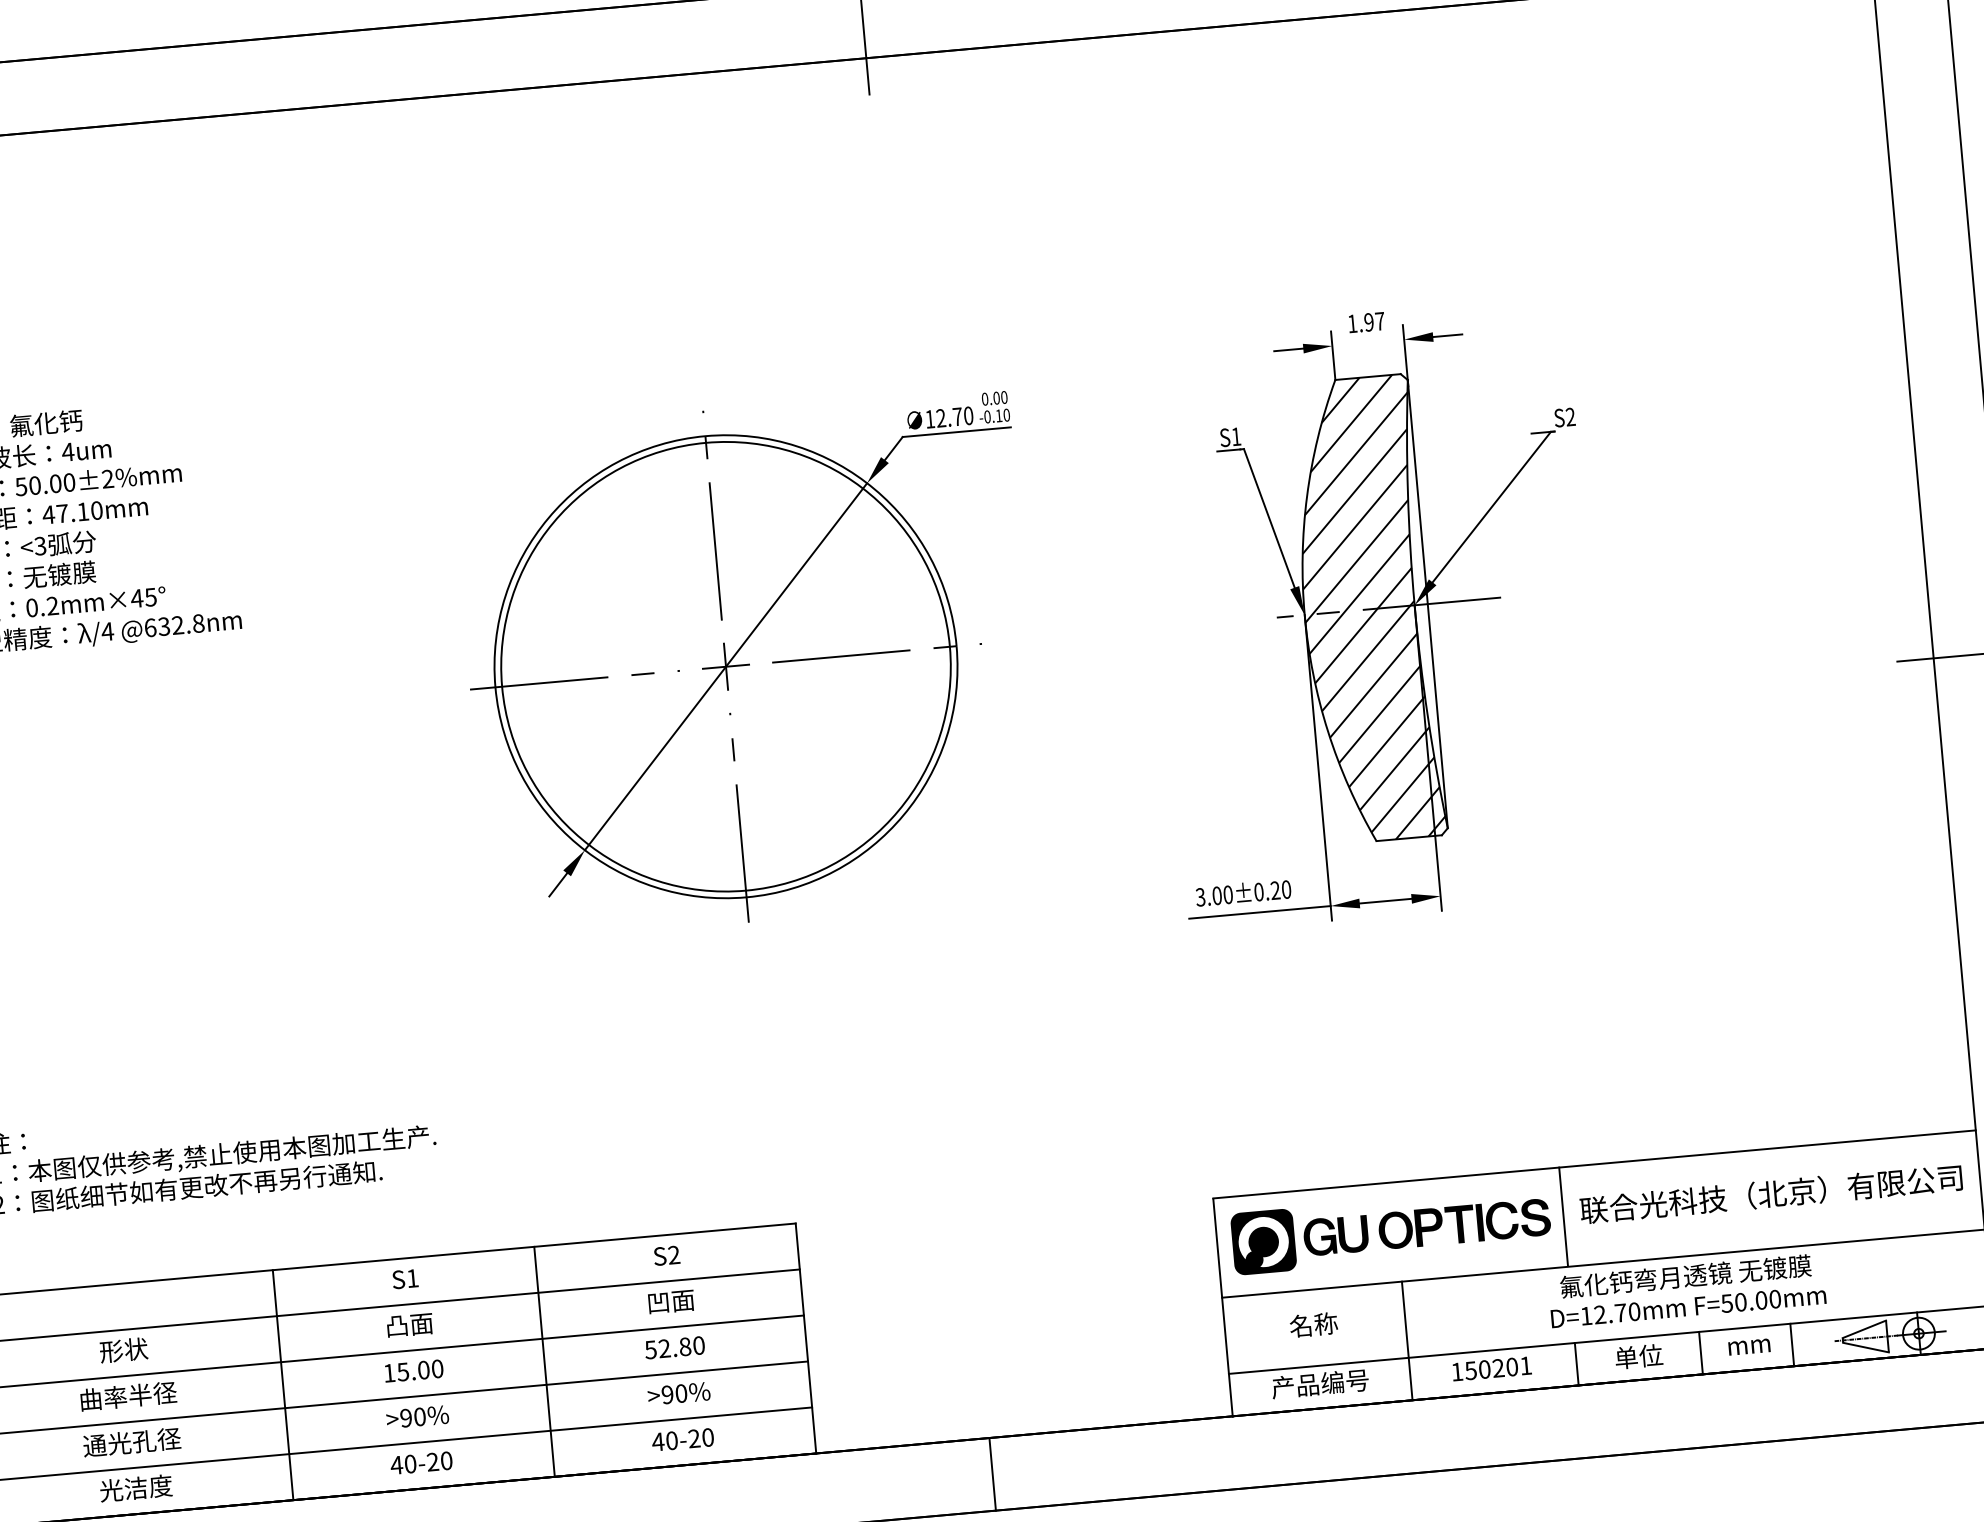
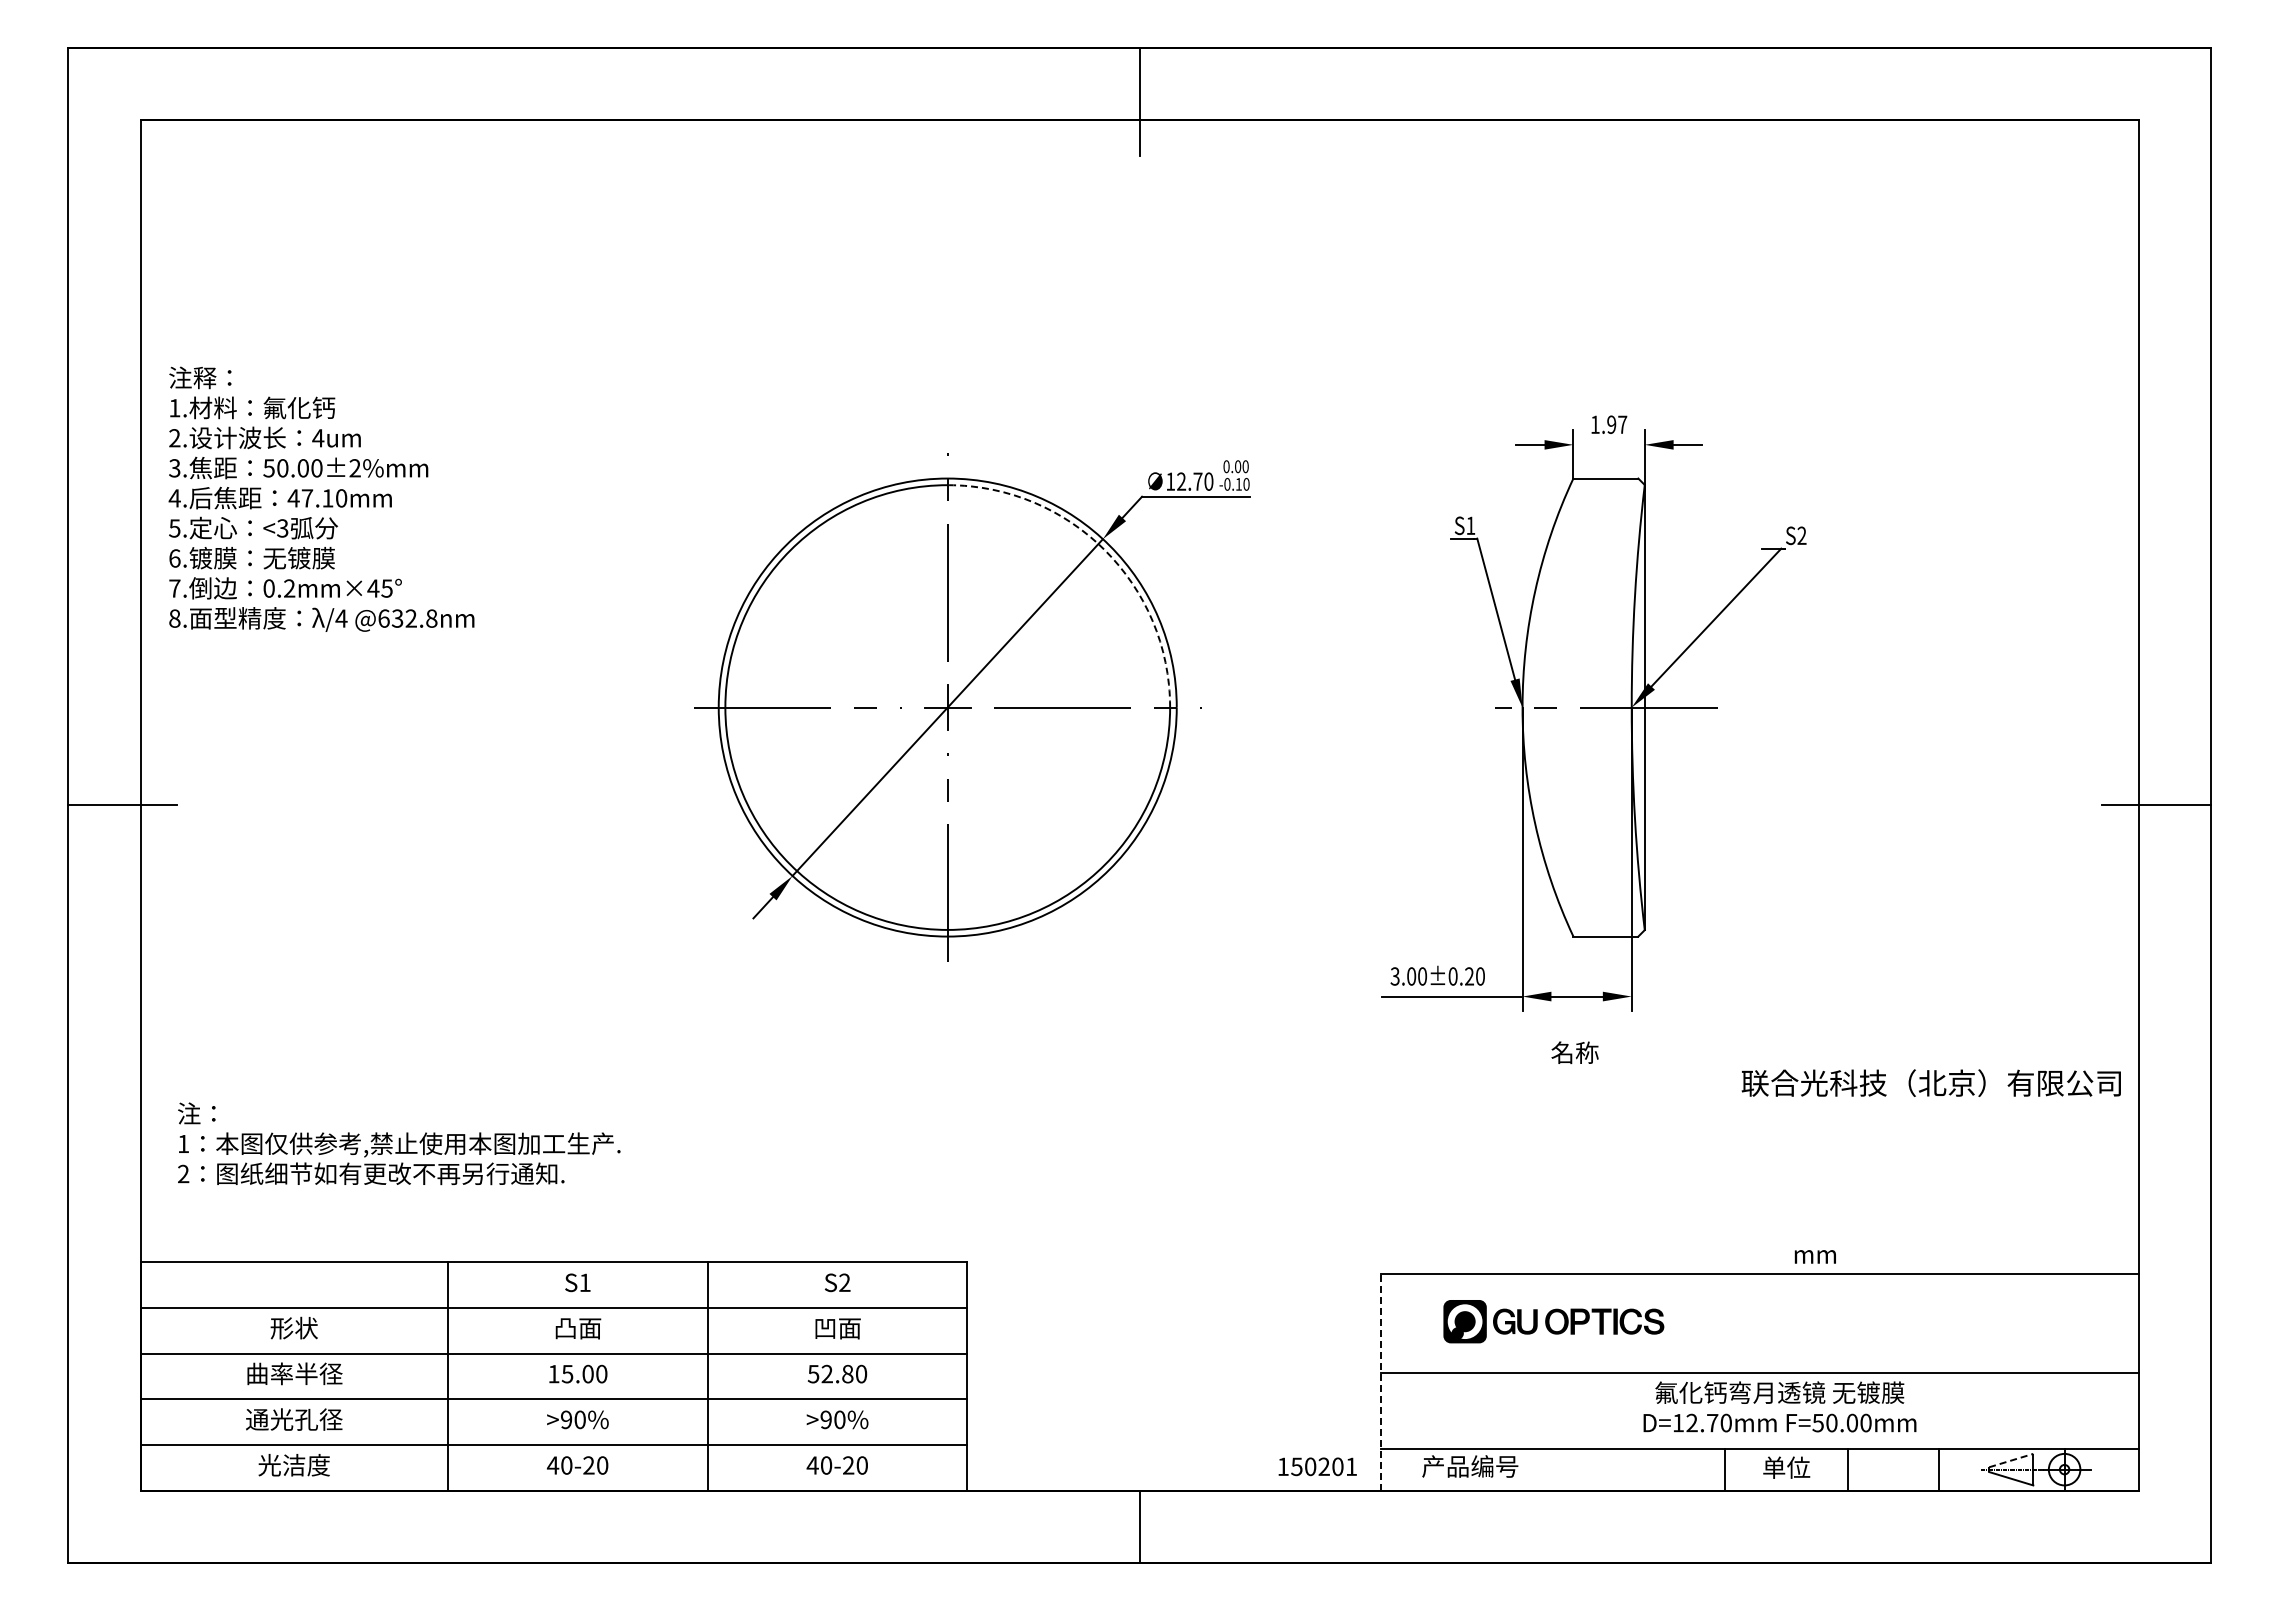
arc: (870, 494) -> (1105, 550), solid -> dashed
hatch: (1366, 609) -> (1583, 707), removed
text: (1770, 1193) -> (1930, 1082), moved
line: (1563, 1217) -> (1724, 1323), removed
part: (1391, 1230) -> (1553, 1321), size x0.7
text: (1686, 1290) -> (1779, 1406), moved
line: (1223, 1307) -> (1381, 1382), solid -> dashed
text: (1313, 1324) -> (1574, 1052), moved
line: (1864, 1329) -> (2011, 1460), solid -> dashed
line: (1406, 1340) -> (1559, 1431), removed
text: (1748, 1346) -> (1814, 1256), moved
text: (1491, 1368) -> (1317, 1466), moved

